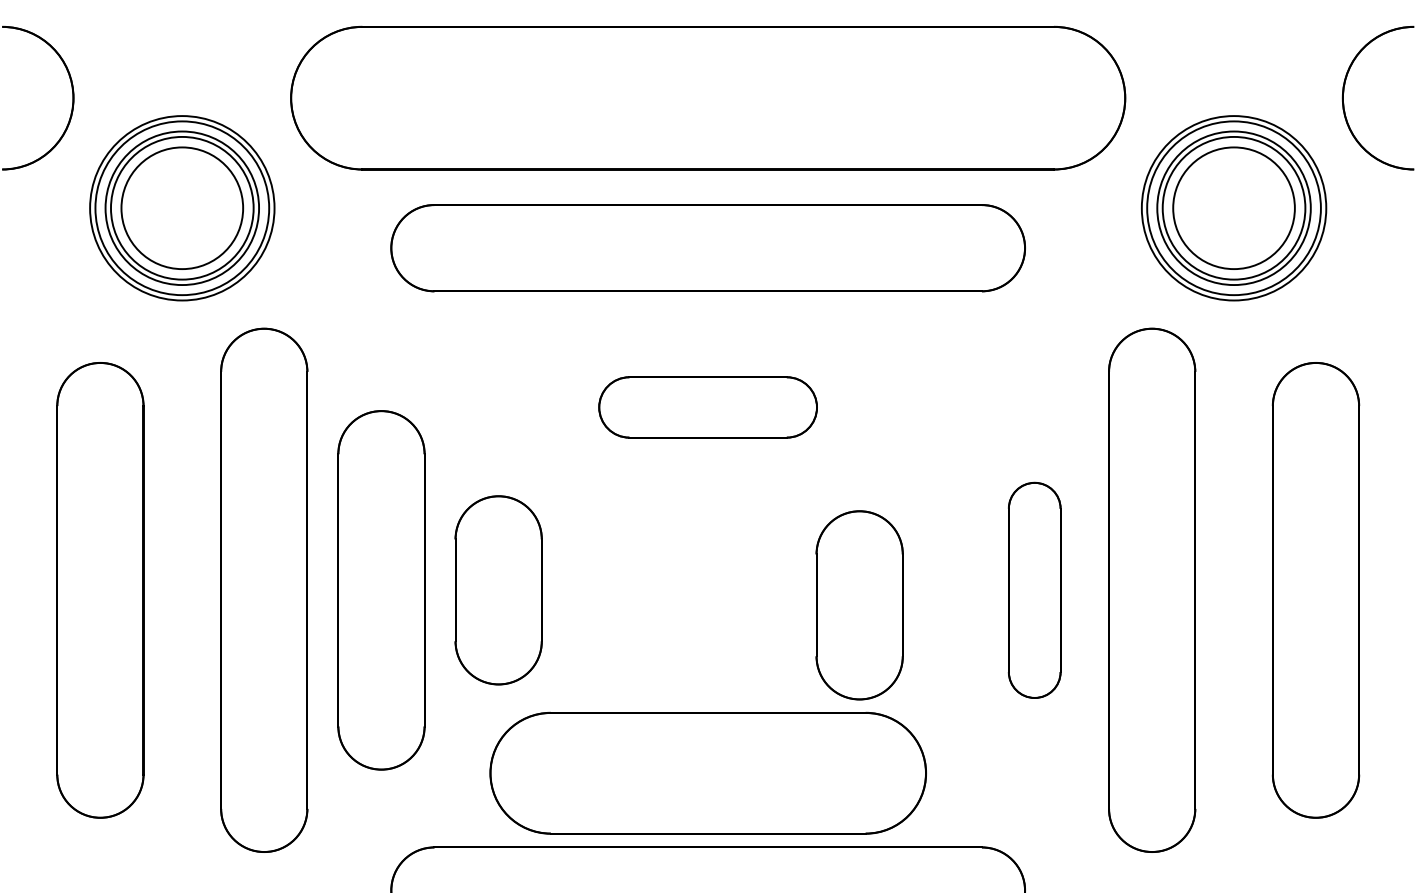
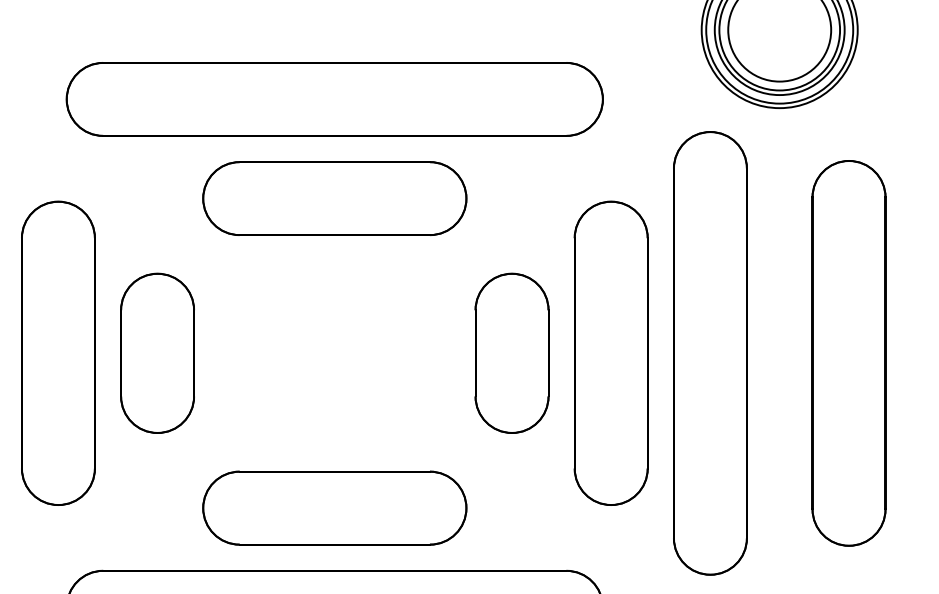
part: (707, 248) -> (334, 99), moved
part: (707, 407) -> (334, 198), size x1.43
part: (1034, 590) -> (610, 353), size x1.67
part: (859, 605) -> (511, 353), moved
part: (707, 773) -> (334, 508), size x0.71

